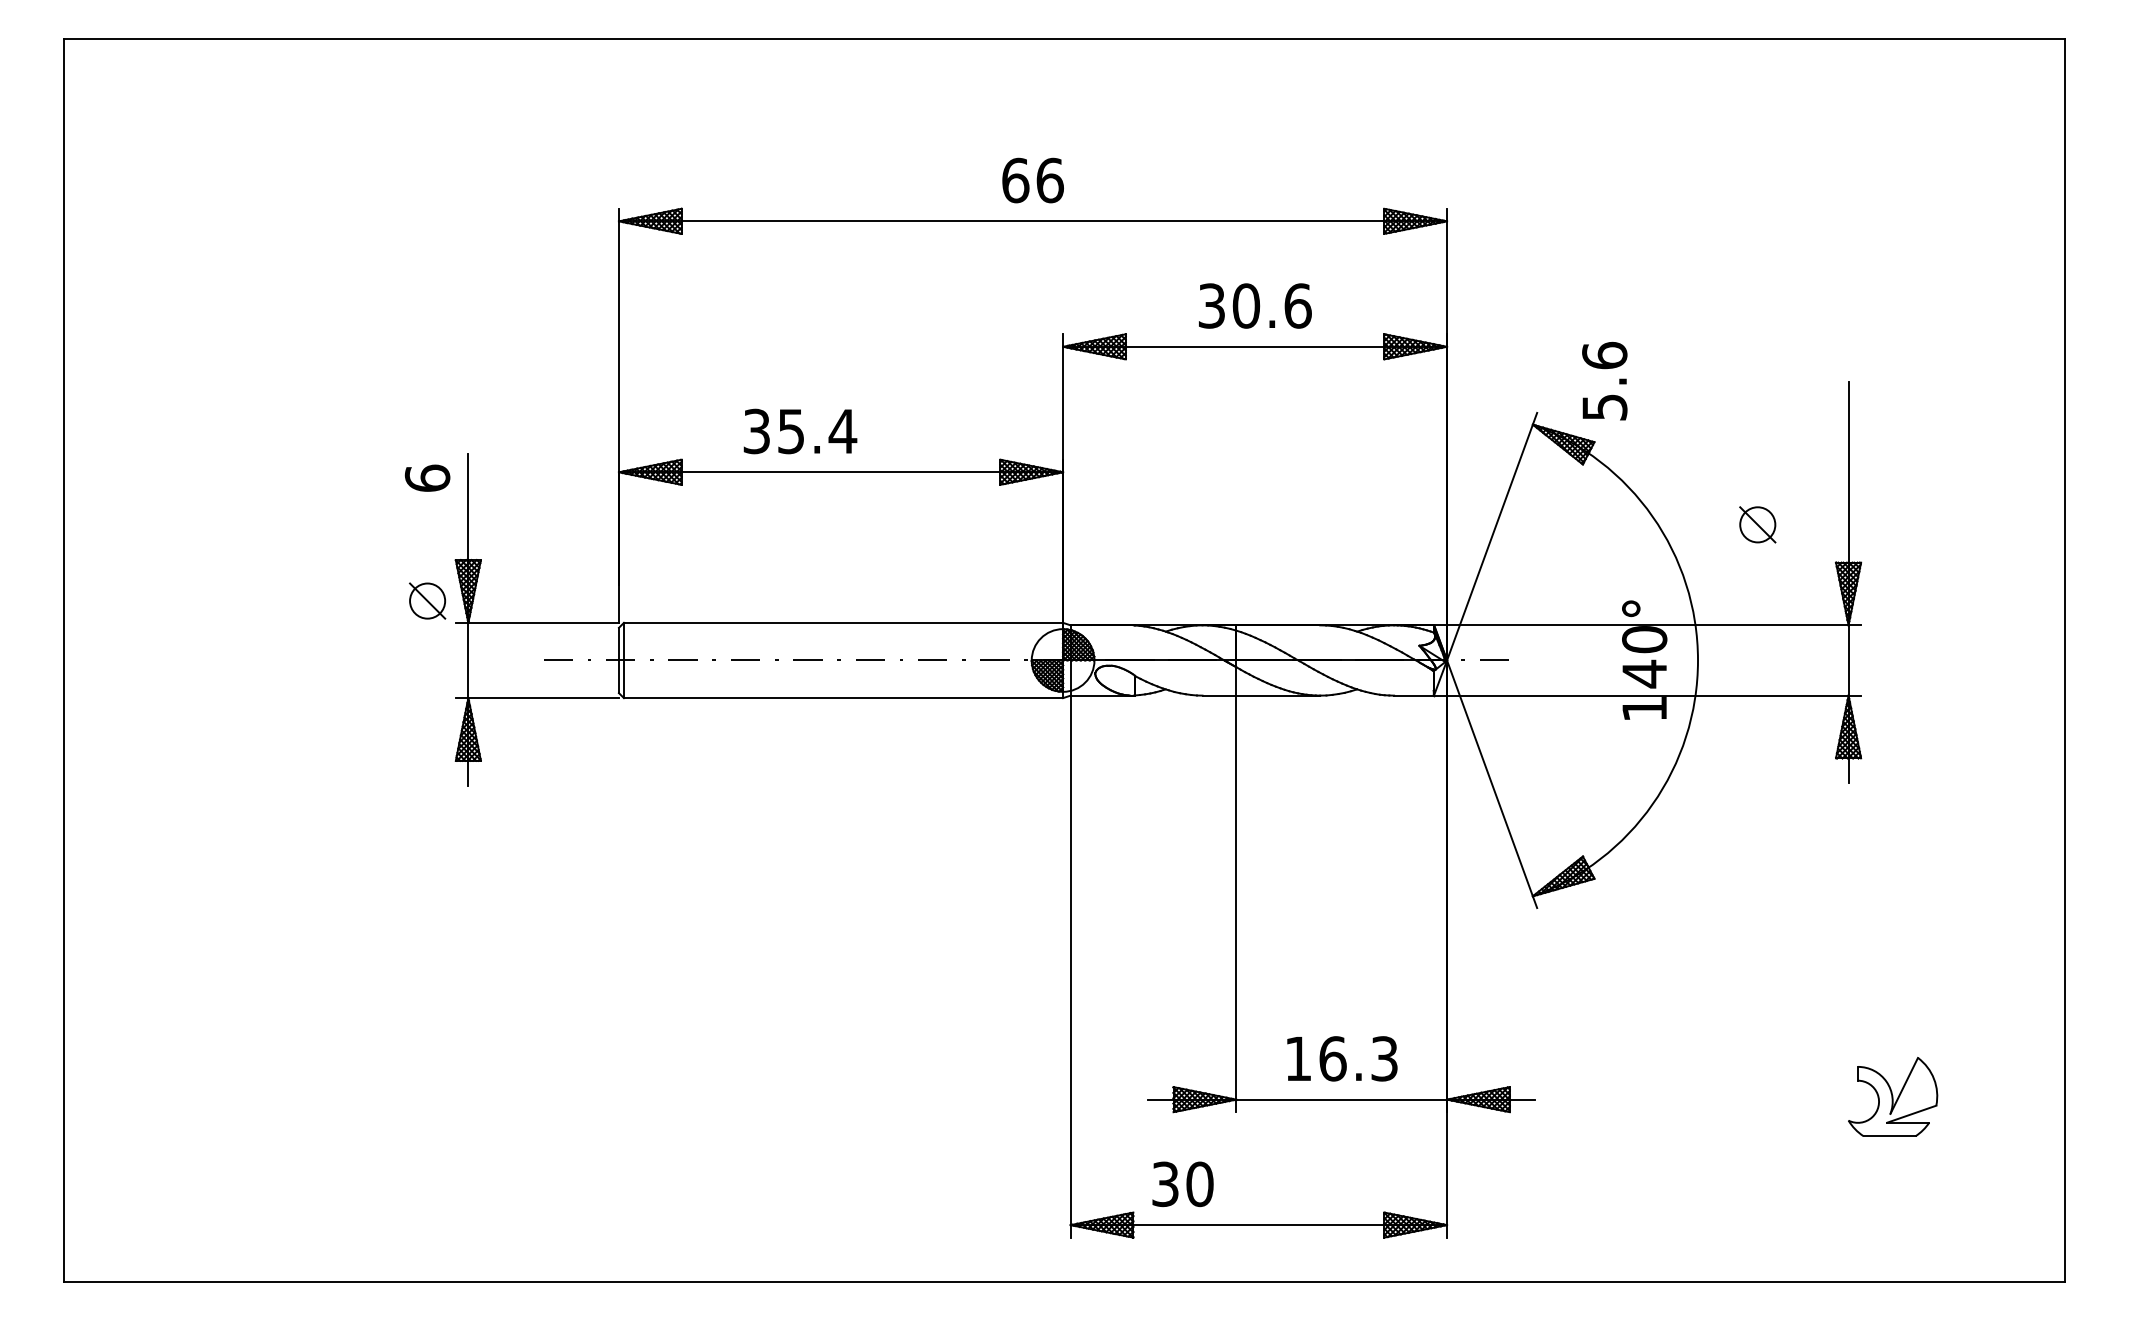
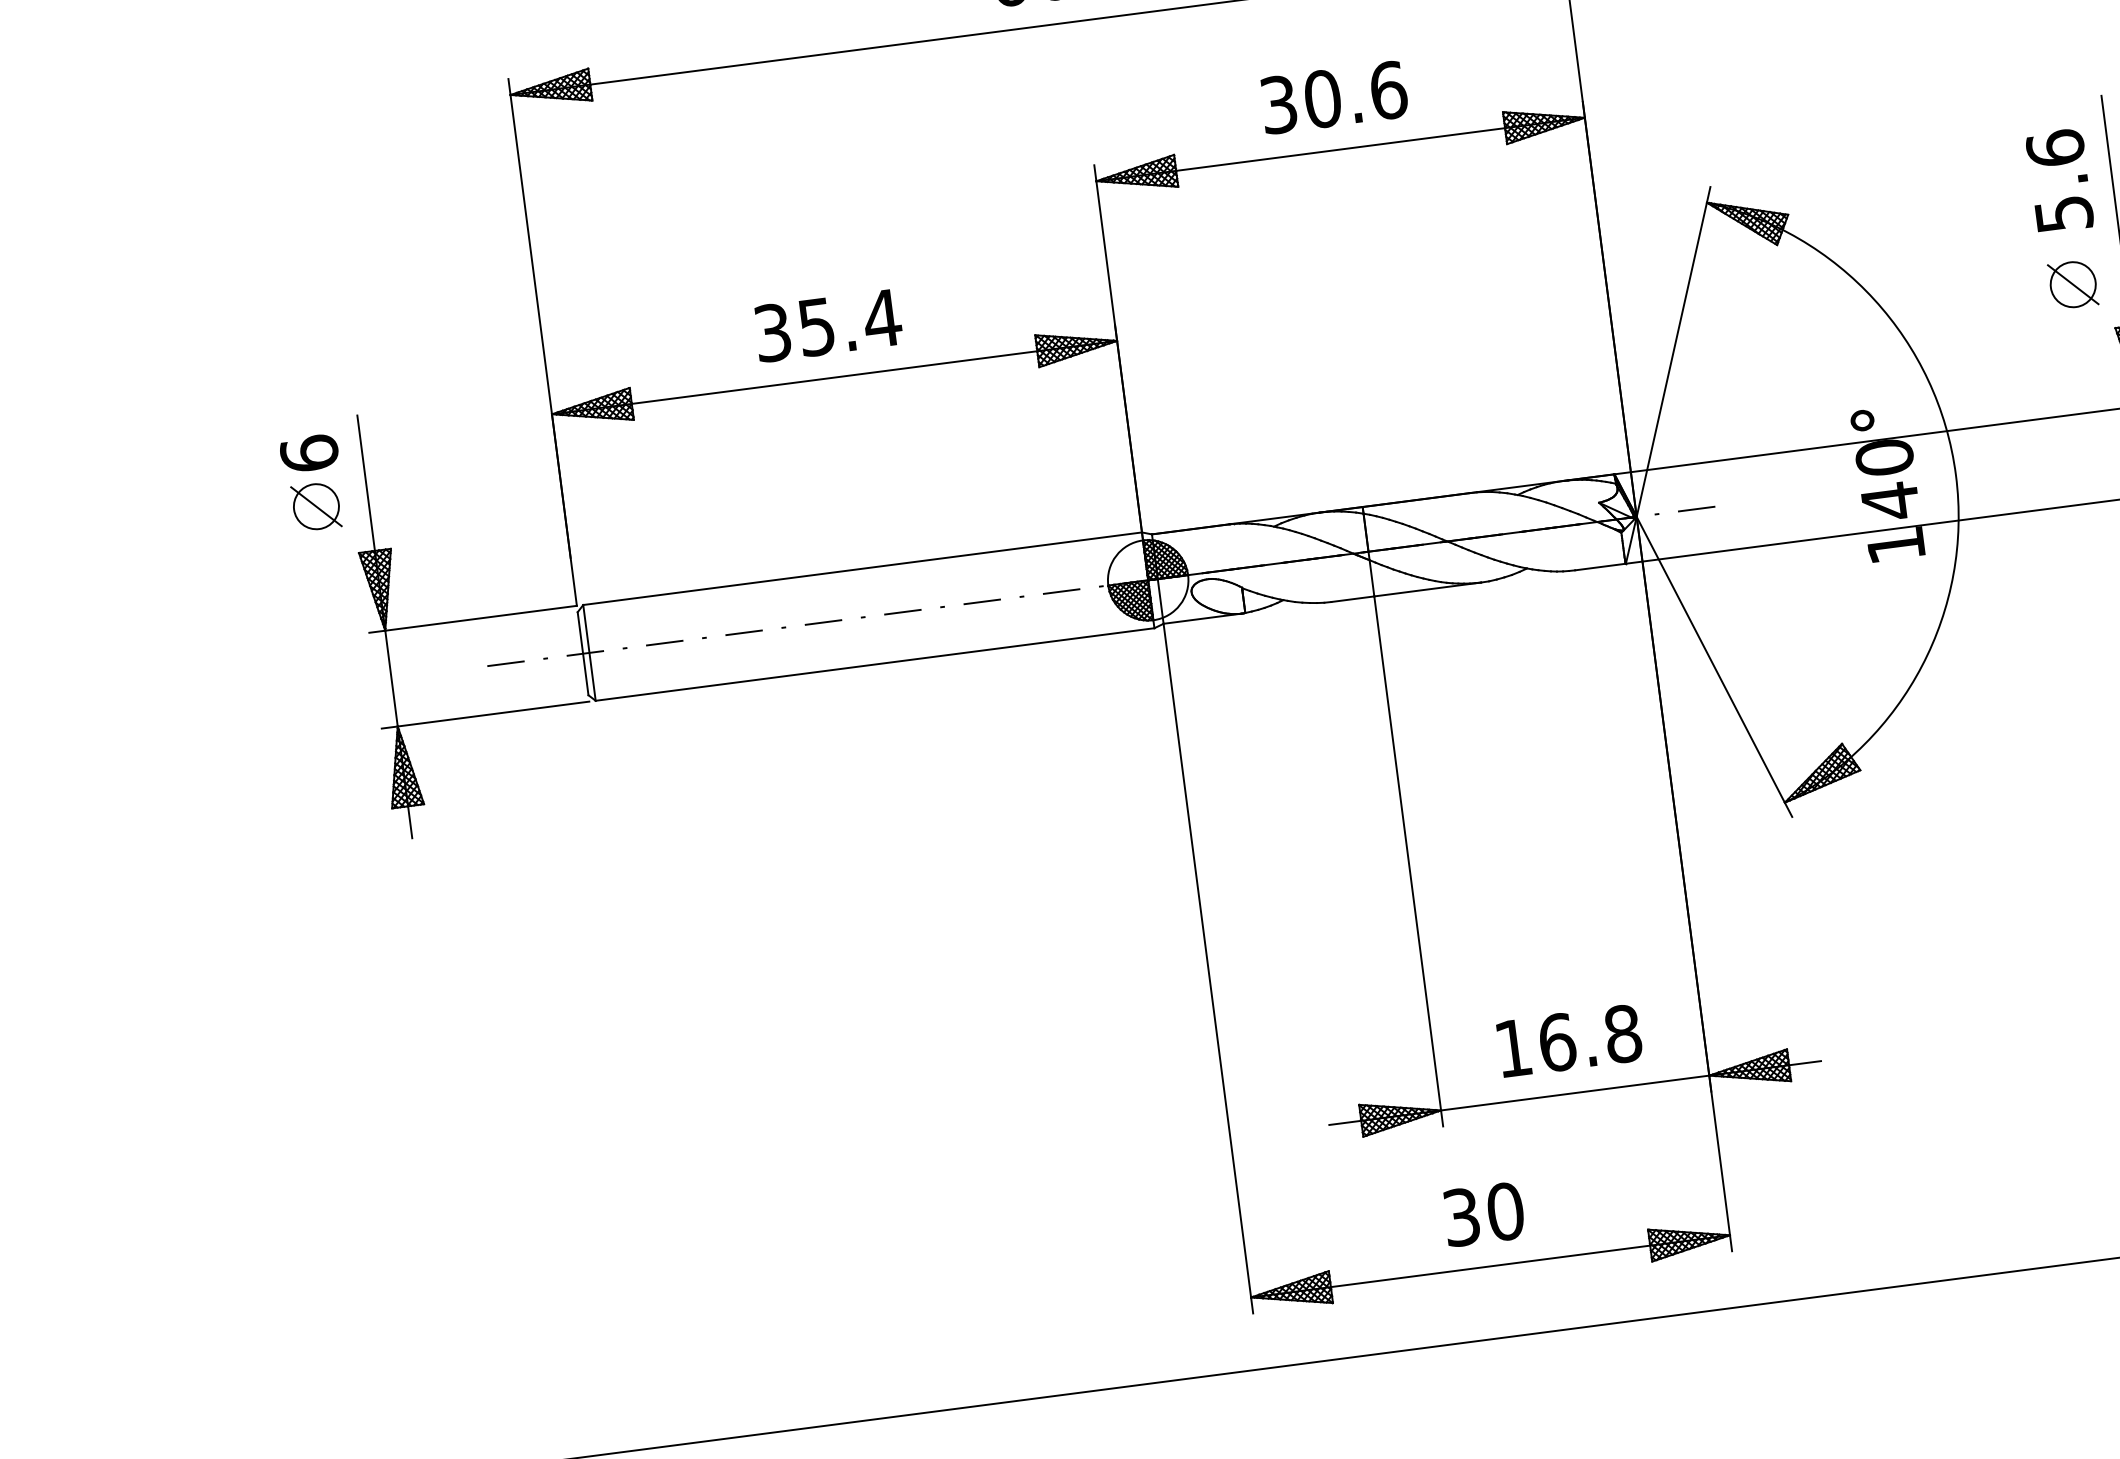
text: (1604, 380) -> (2059, 179), moved
text: (800, 431) -> (828, 325), moved
part: (1757, 524) -> (2072, 284), moved
part: (427, 600) -> (316, 505), moved
text: (1384, 1058) -> (1622, 1033), 16.3 -> 16.8
text: (1182, 1184) -> (1483, 1214), moved

